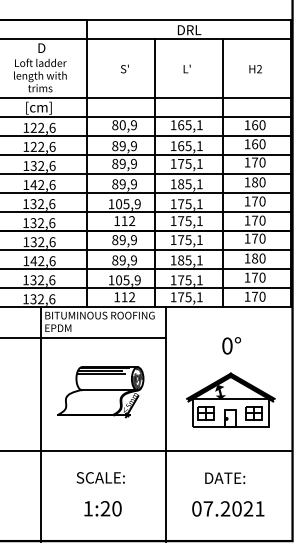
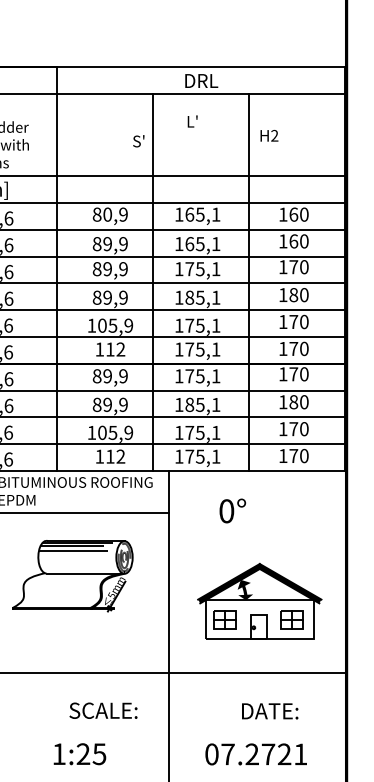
text: (124, 68) -> (138, 140), moved
text: (186, 68) -> (191, 120), moved
text: (255, 69) -> (269, 136), moved
text: (231, 345) -> (232, 510), moved
part: (100, 392) -> (72, 576), moved
text: (100, 477) -> (103, 710), moved
text: (225, 477) -> (270, 710), moved
text: (116, 508) -> (98, 753), 1:20 -> 1:25
text: (236, 508) -> (267, 753), 07.2021 -> 07.2721

